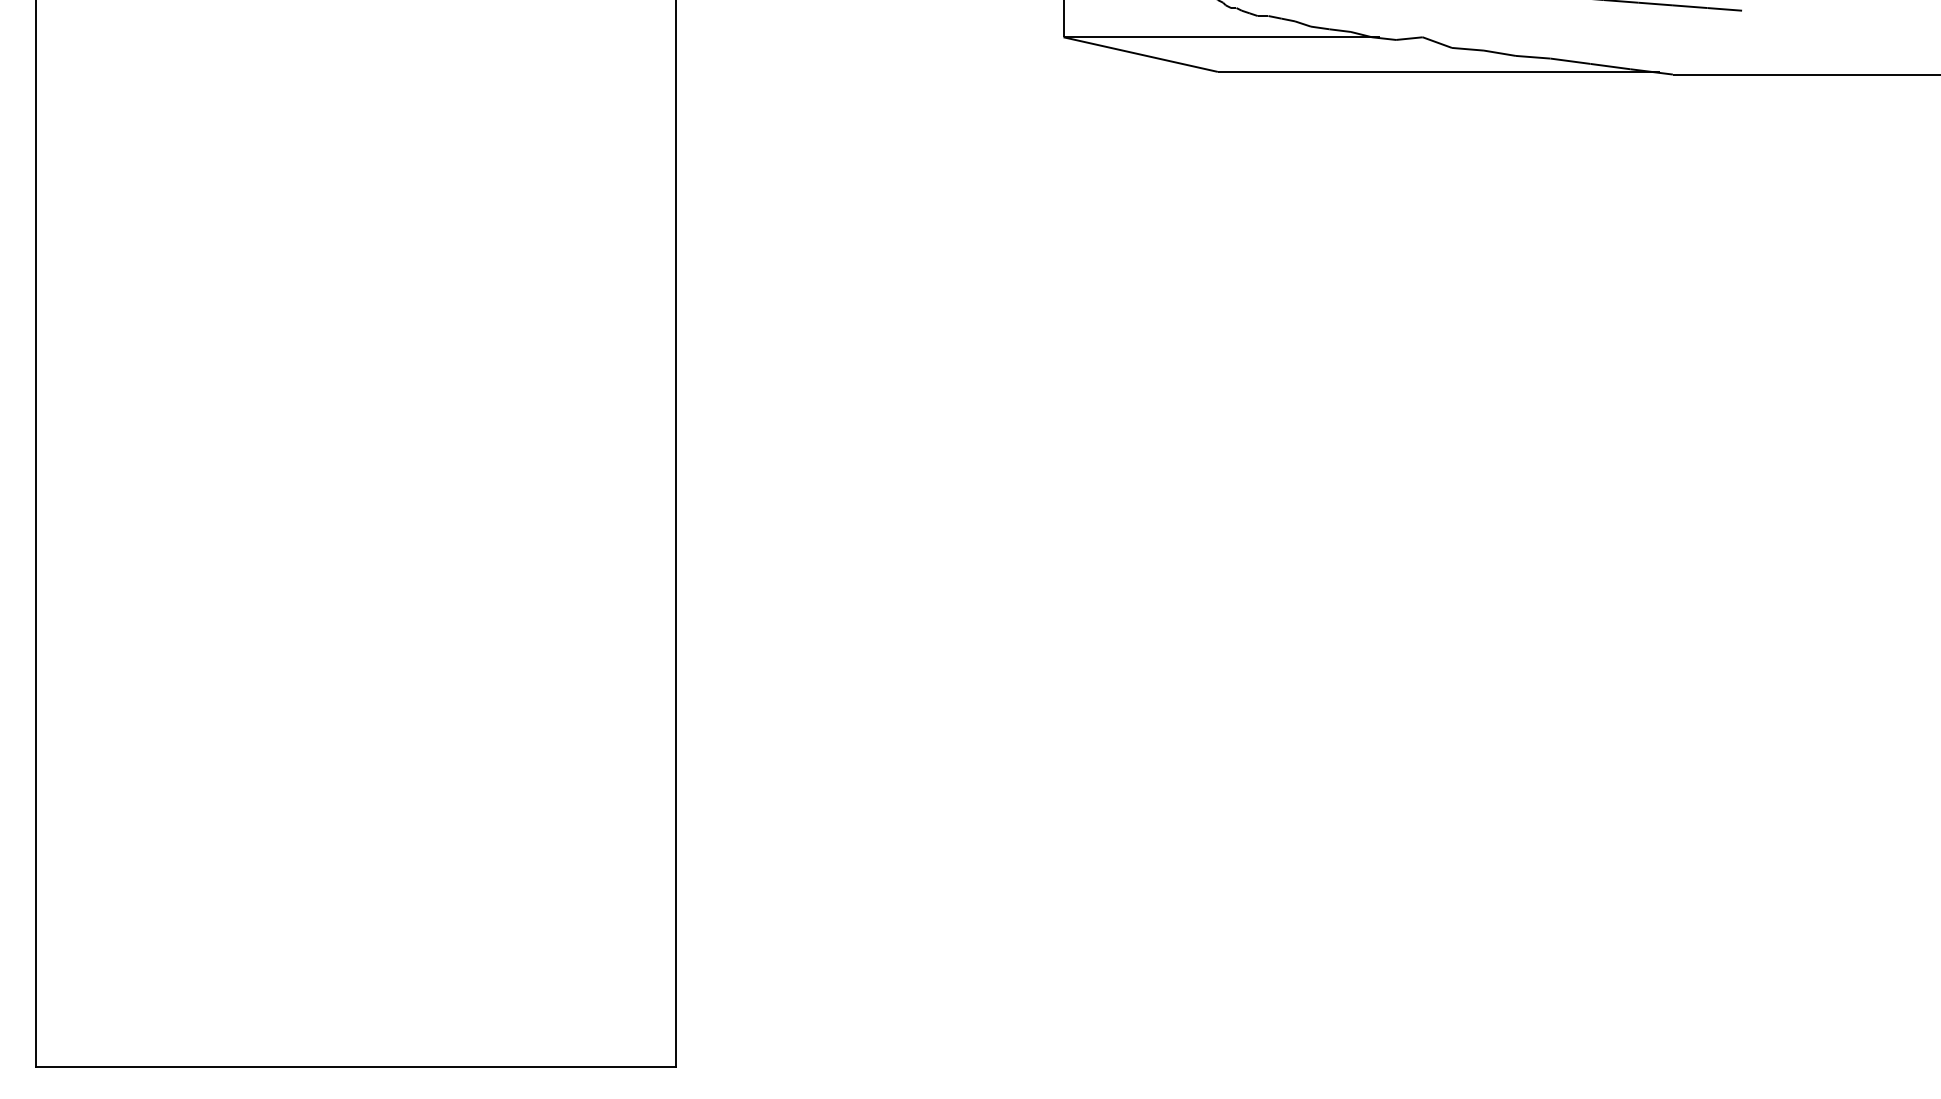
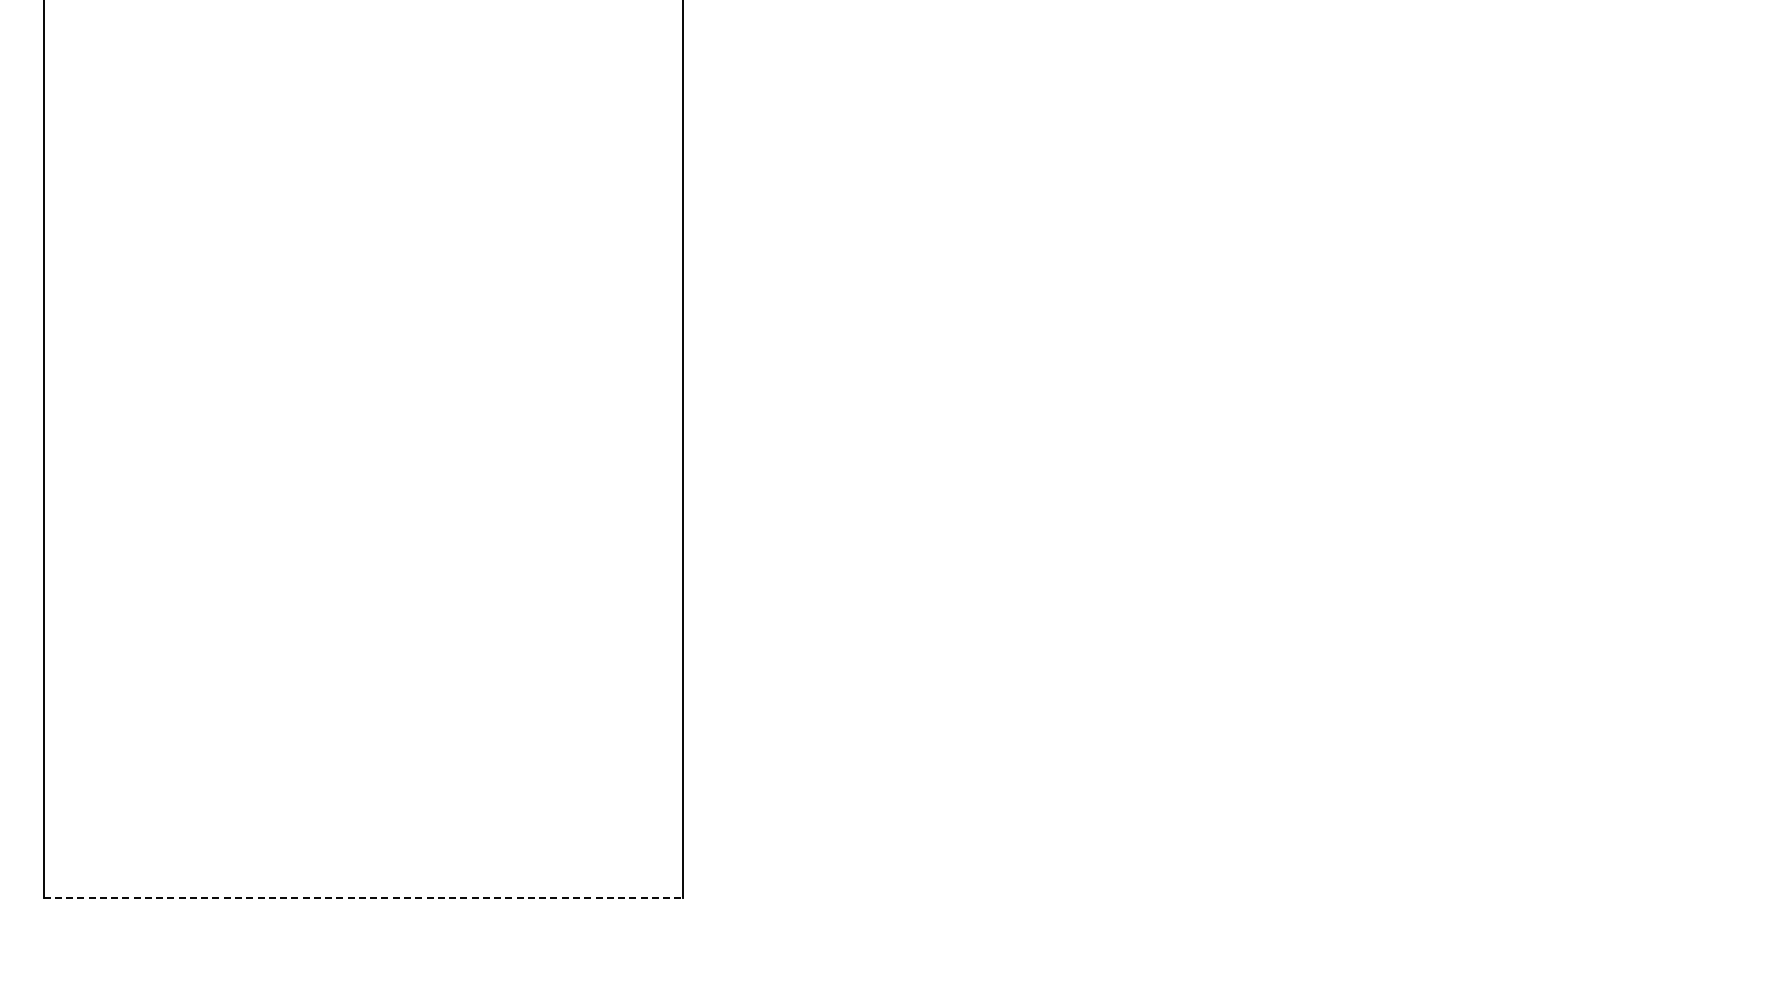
line: (355, 1066) -> (363, 898), solid -> dashed

